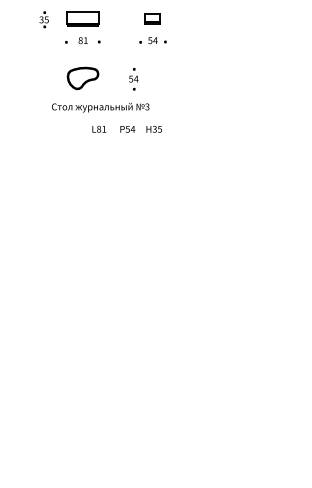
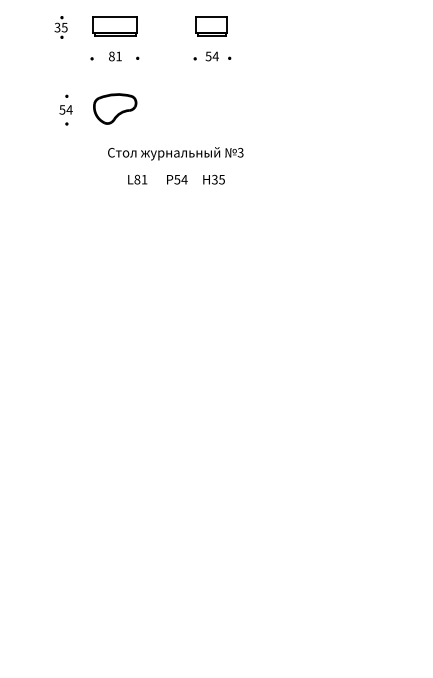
part: (152, 18) -> (211, 25), size x1.43
part: (133, 79) -> (65, 110), moved
text: (100, 107) -> (175, 153), moved

